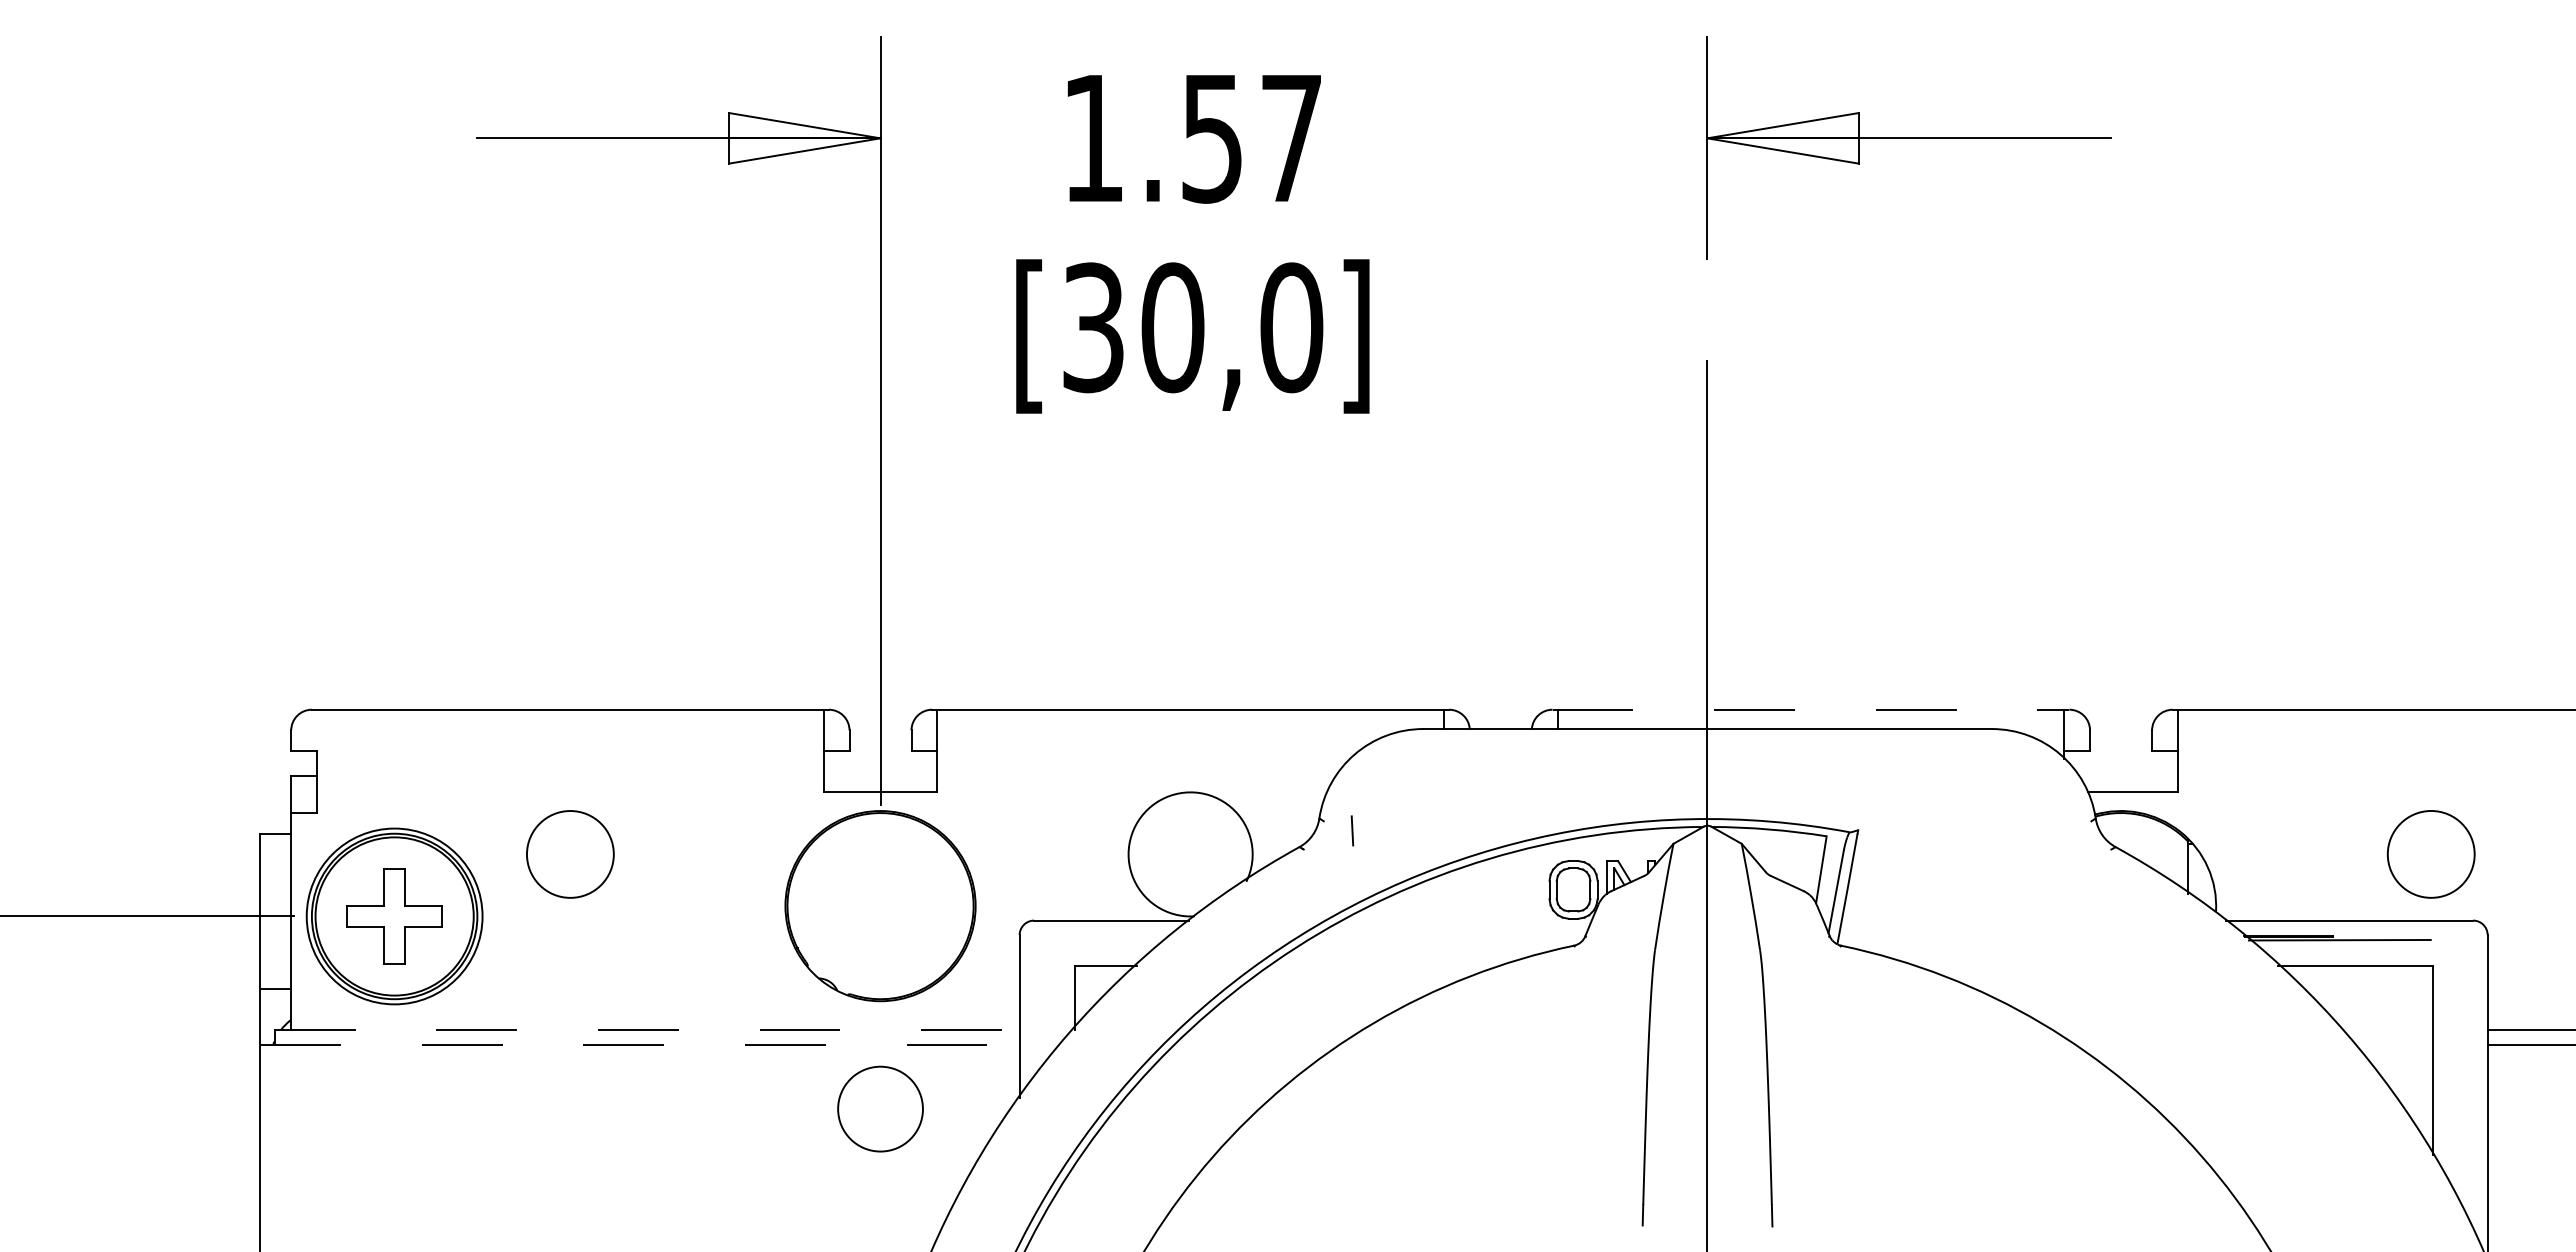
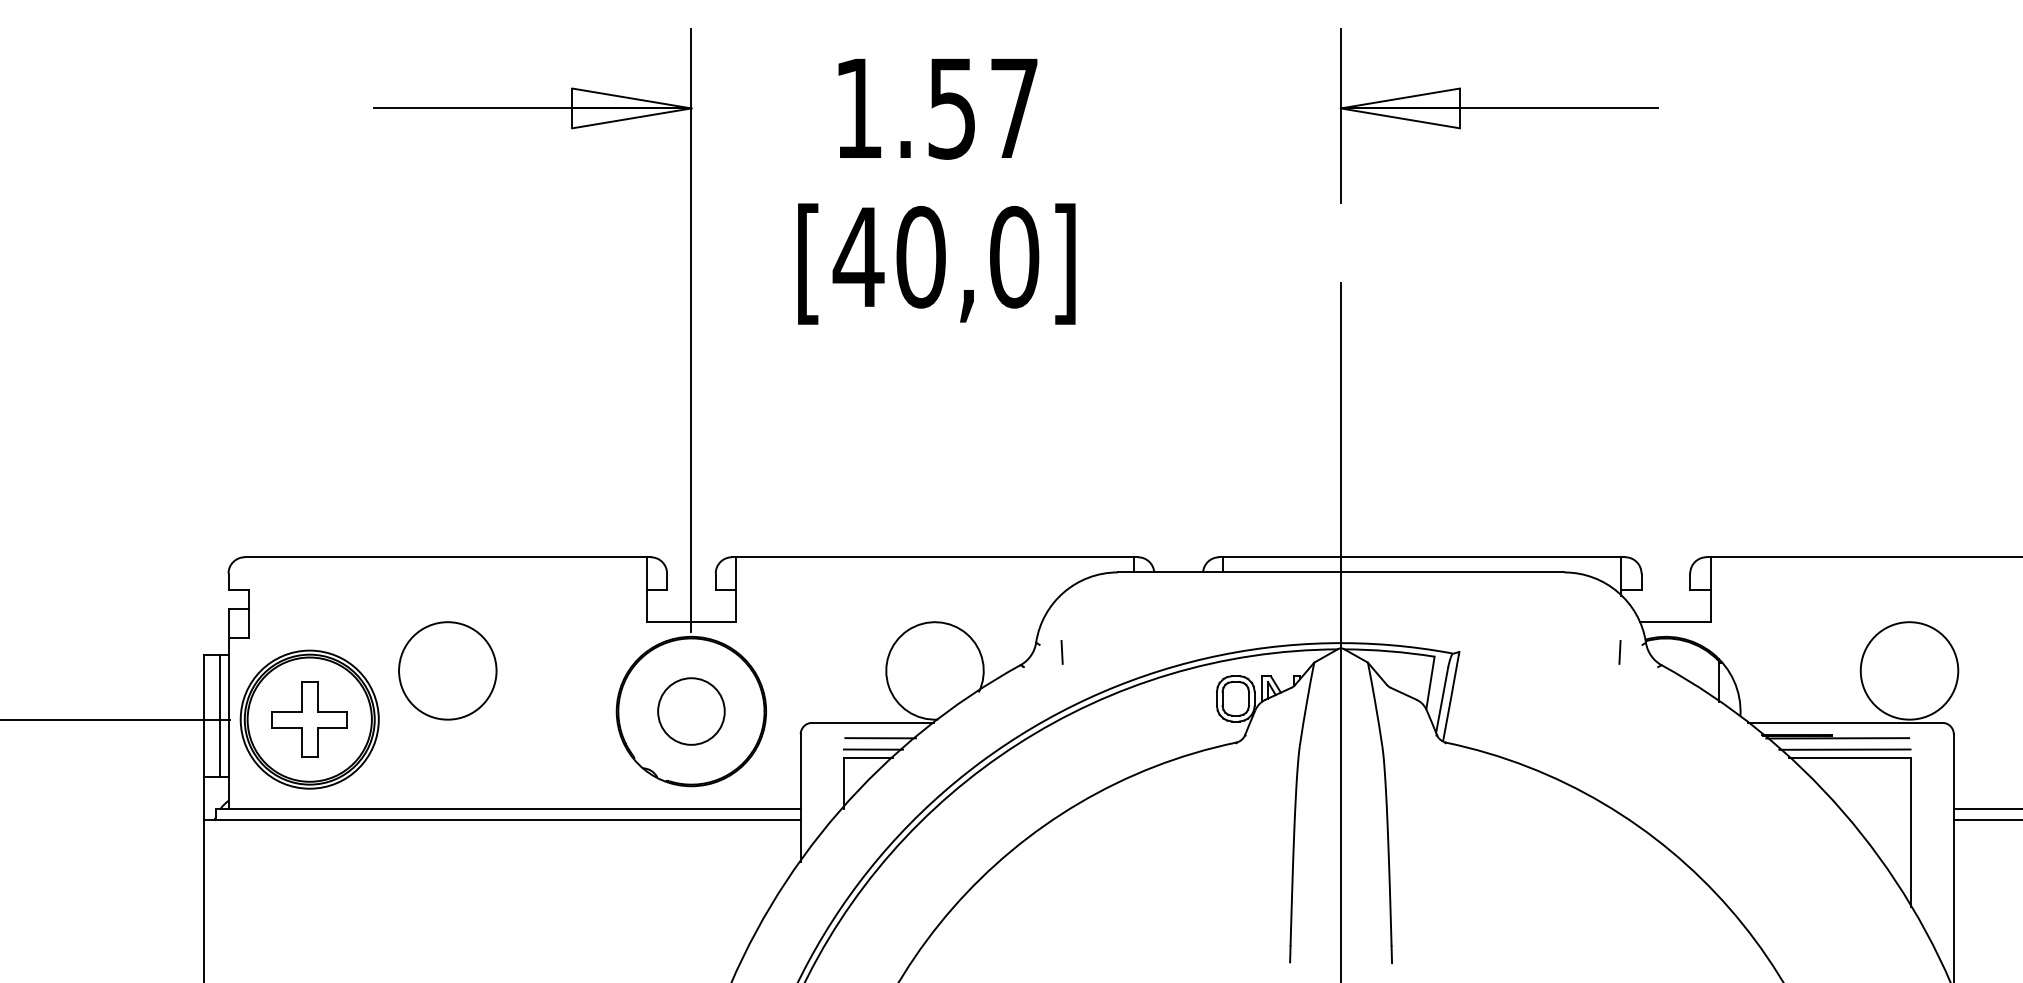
text: (1093, 327) -> (858, 257), [30,0] -> [40,0]
line: (1811, 709) -> (1422, 557), dashed -> solid
line: (2062, 830) -> (1619, 652), added
circle: (570, 854) -> (447, 670), size x1.43
circle: (2431, 854) -> (1909, 670), size x1.43
line: (280, 910) -> (220, 714), added
line: (1121, 939) -> (880, 737), added
line: (1111, 954) -> (872, 749), added
line: (2348, 954) -> (1844, 749), added
line: (647, 1030) -> (508, 809), dashed -> solid
line: (639, 1044) -> (502, 820), dashed -> solid
circle: (880, 1108) -> (691, 711), moved

